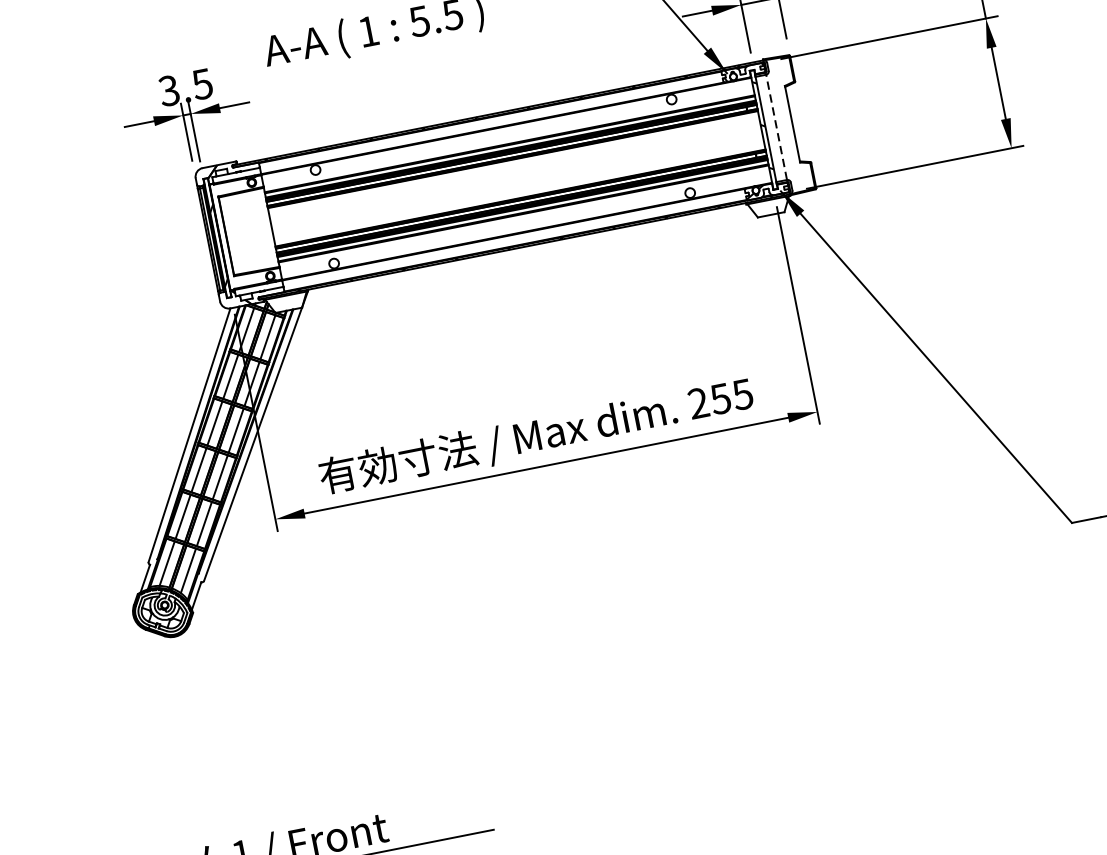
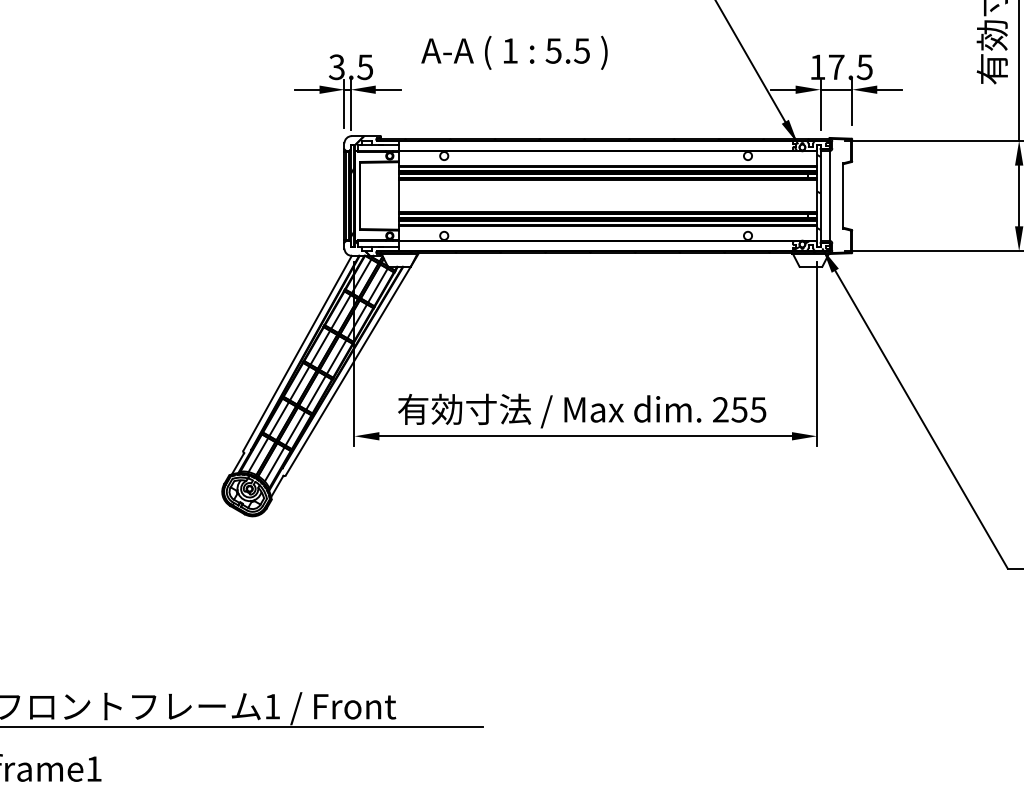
line: (776, 126) -> (829, 195), dashed -> solid

